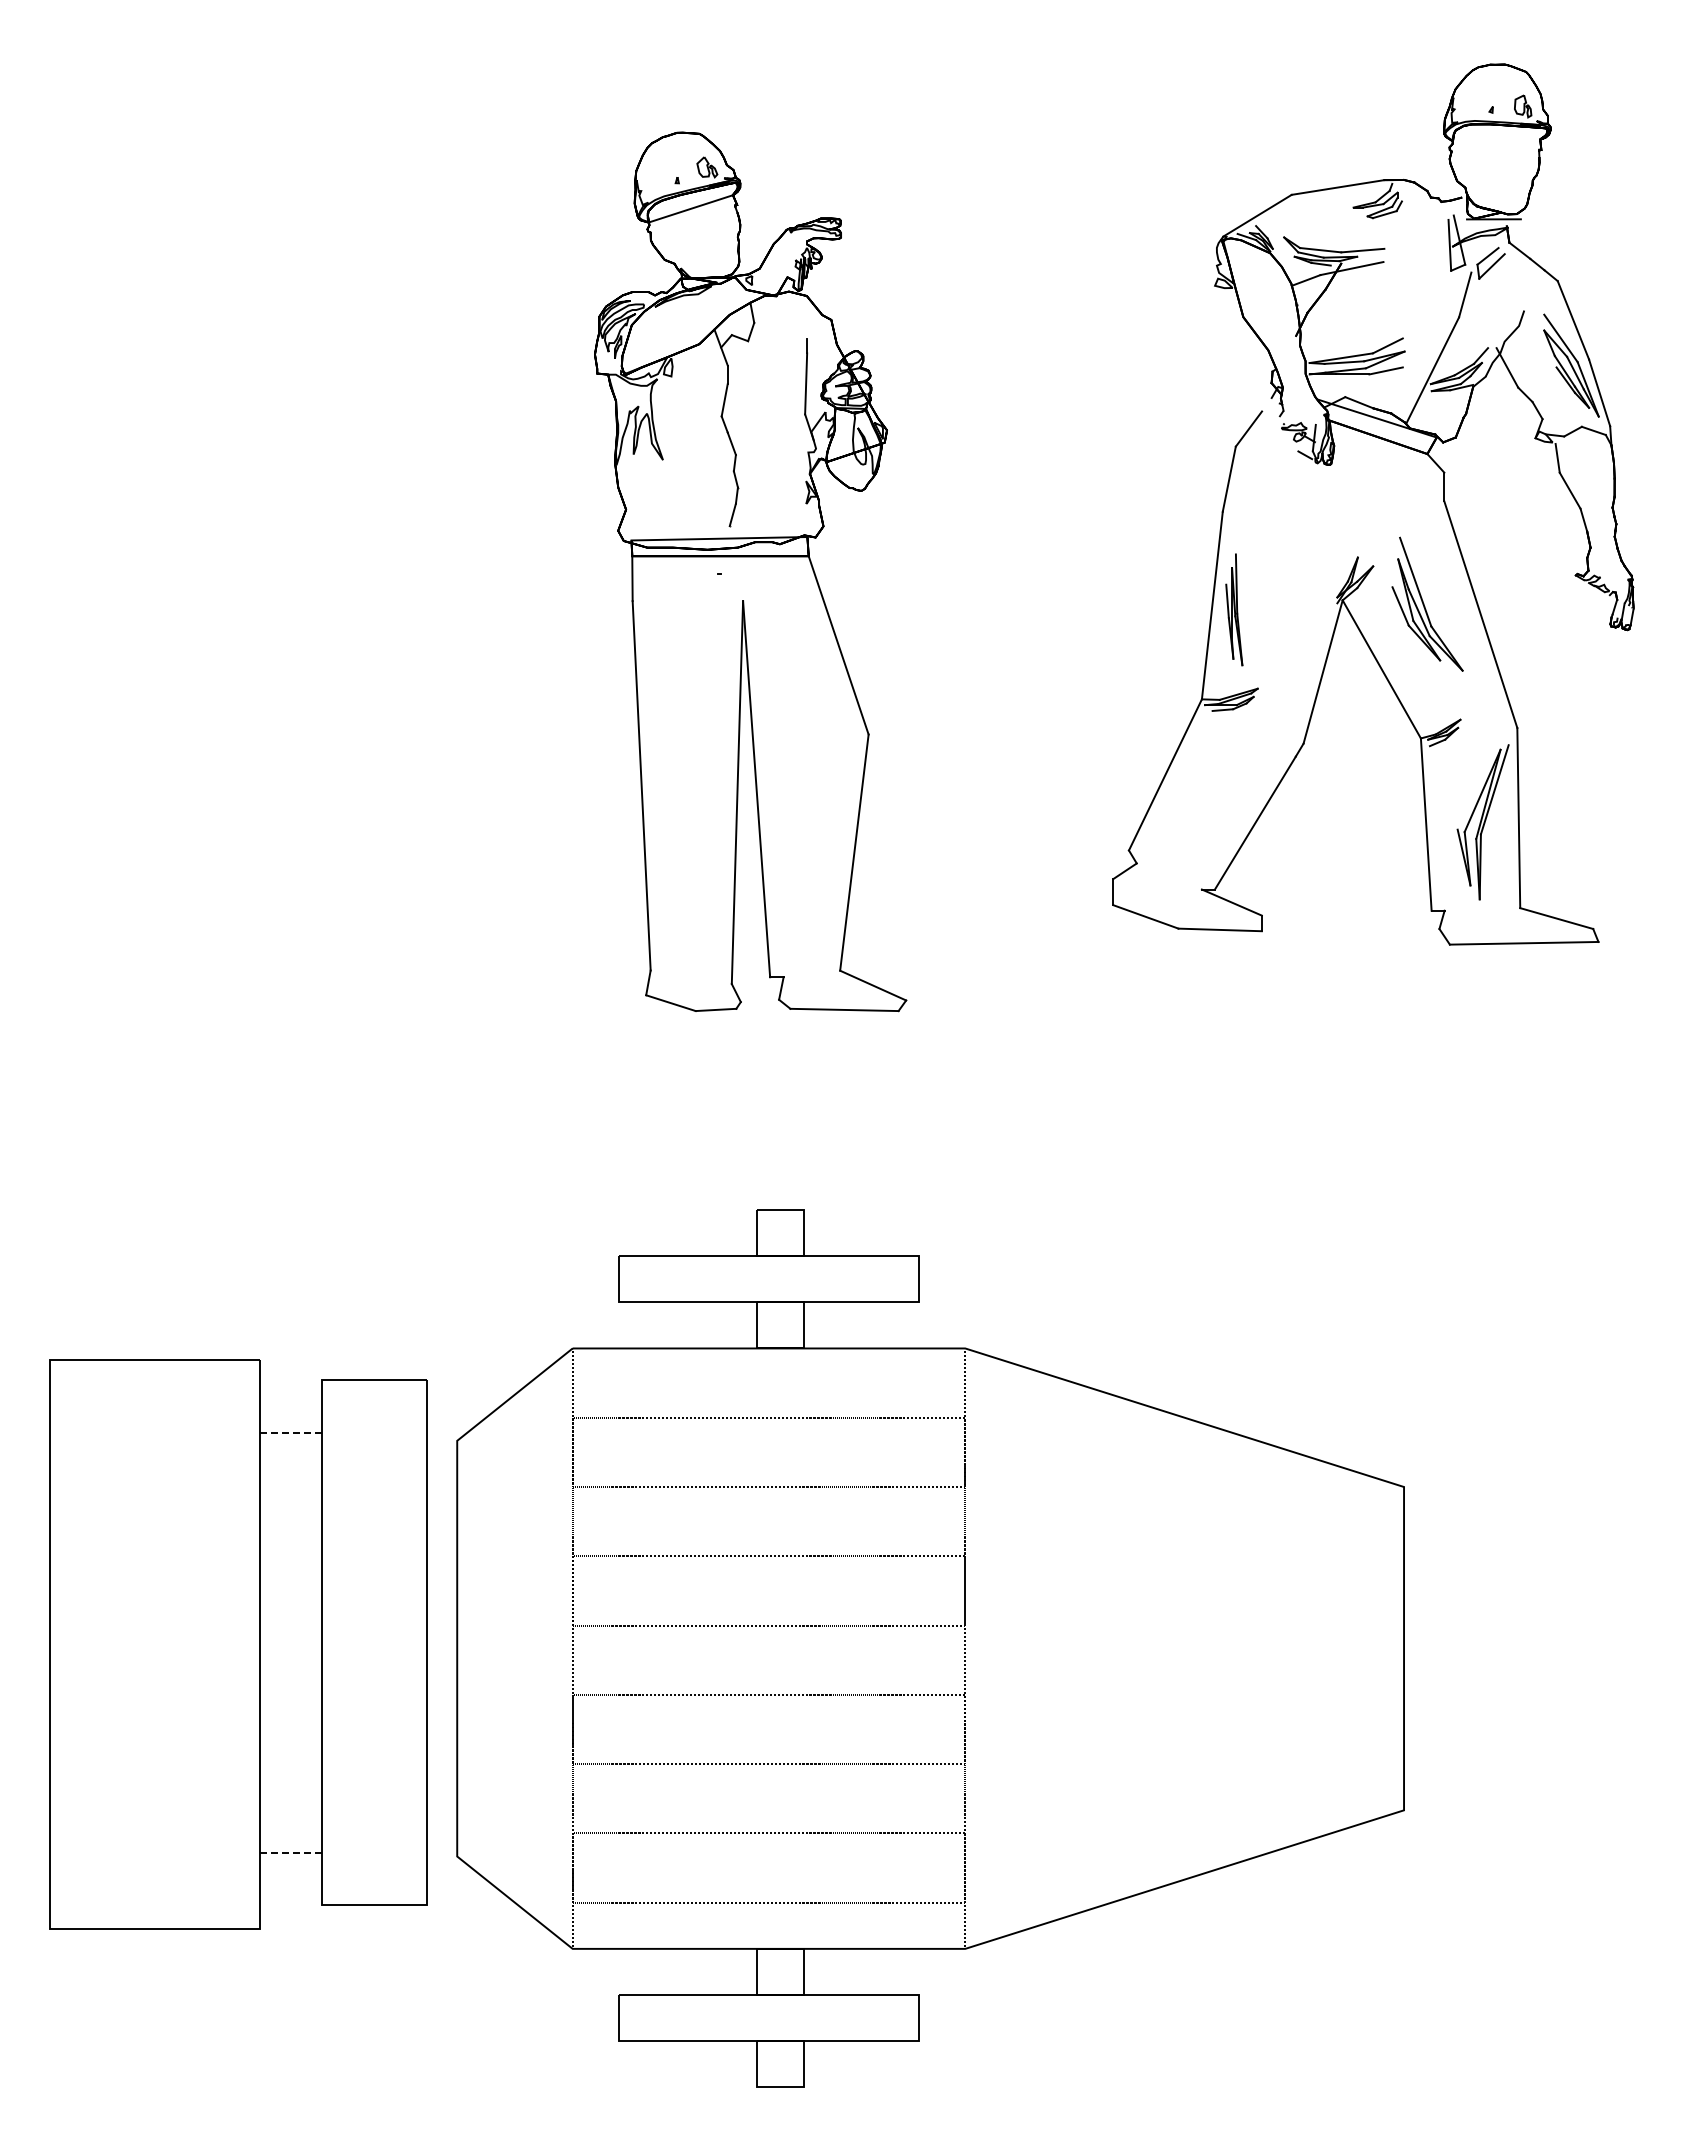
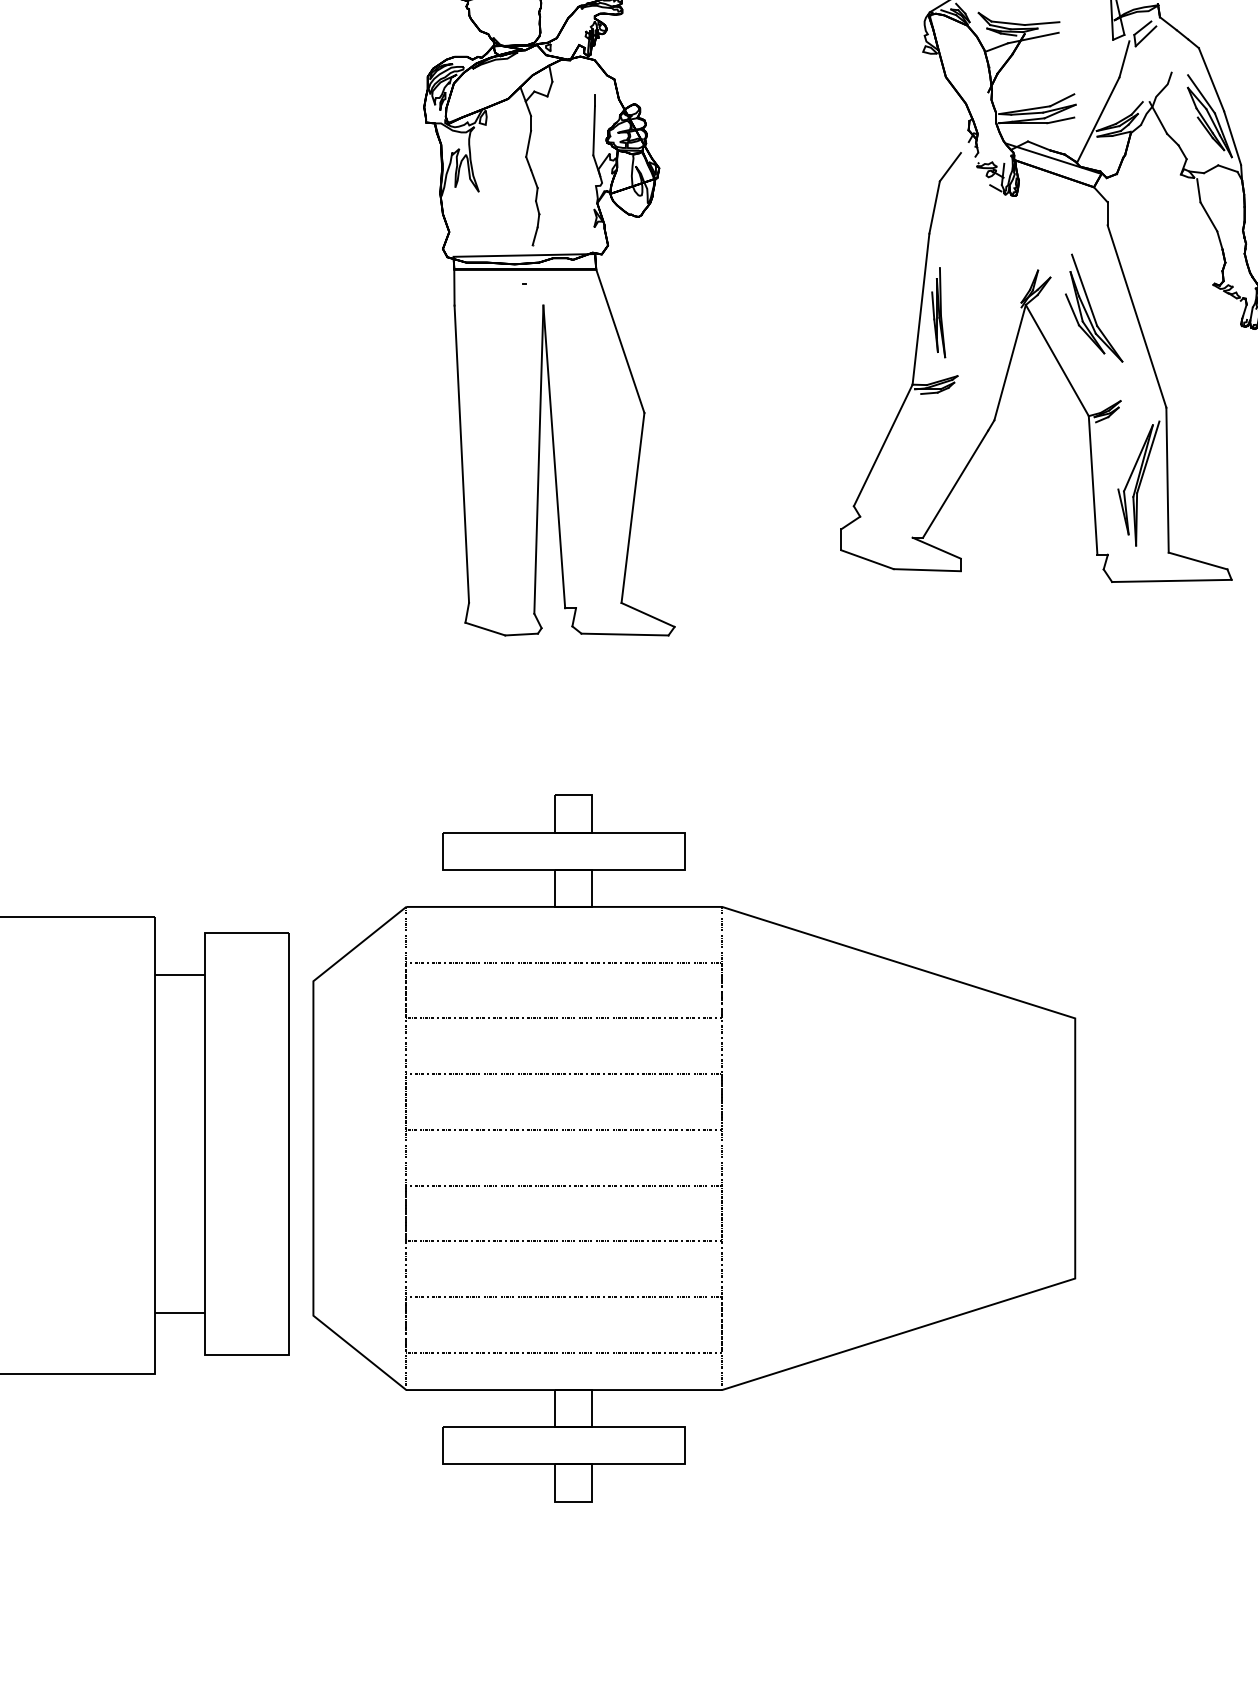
line: (291, 1432) -> (180, 974), dashed -> solid
line: (291, 1852) -> (180, 1312), dashed -> solid

